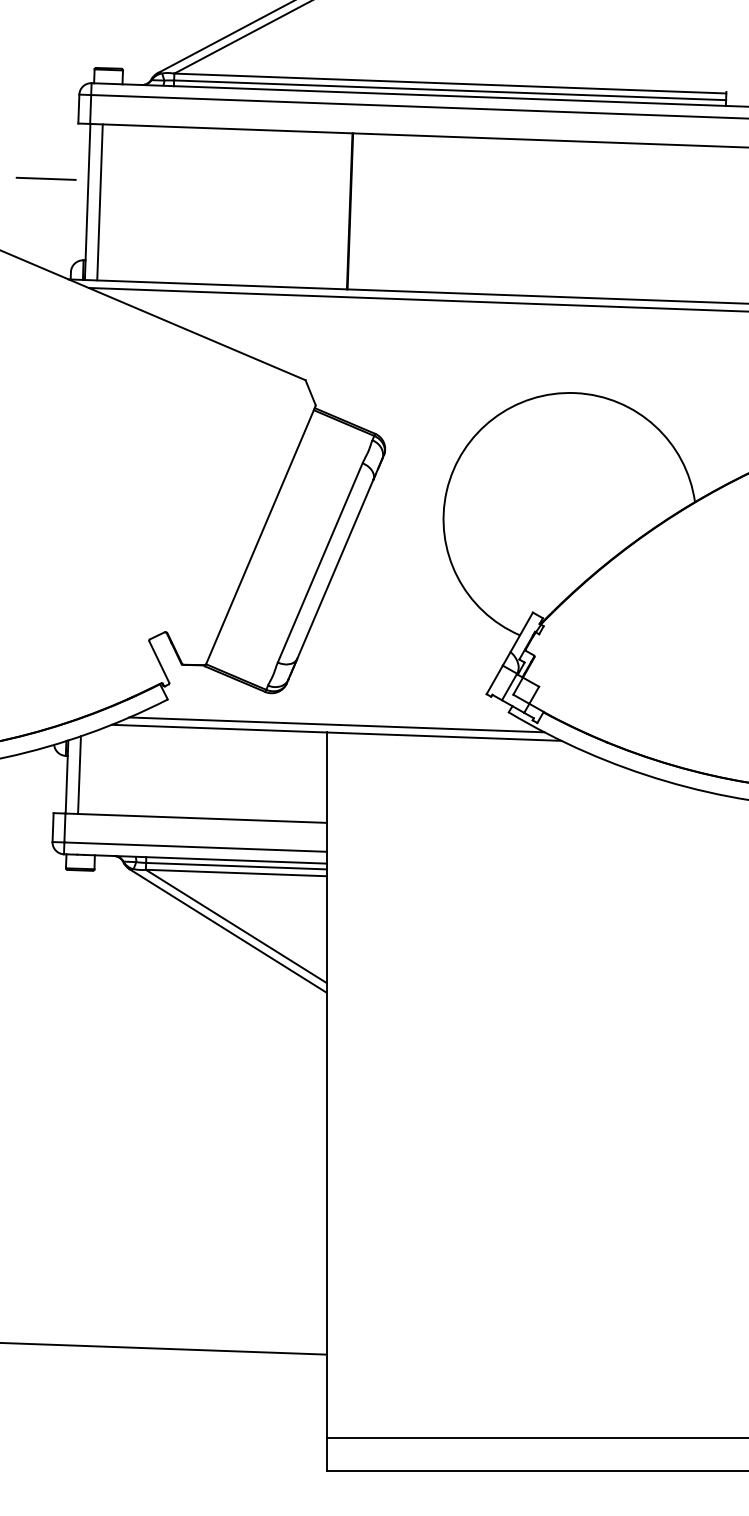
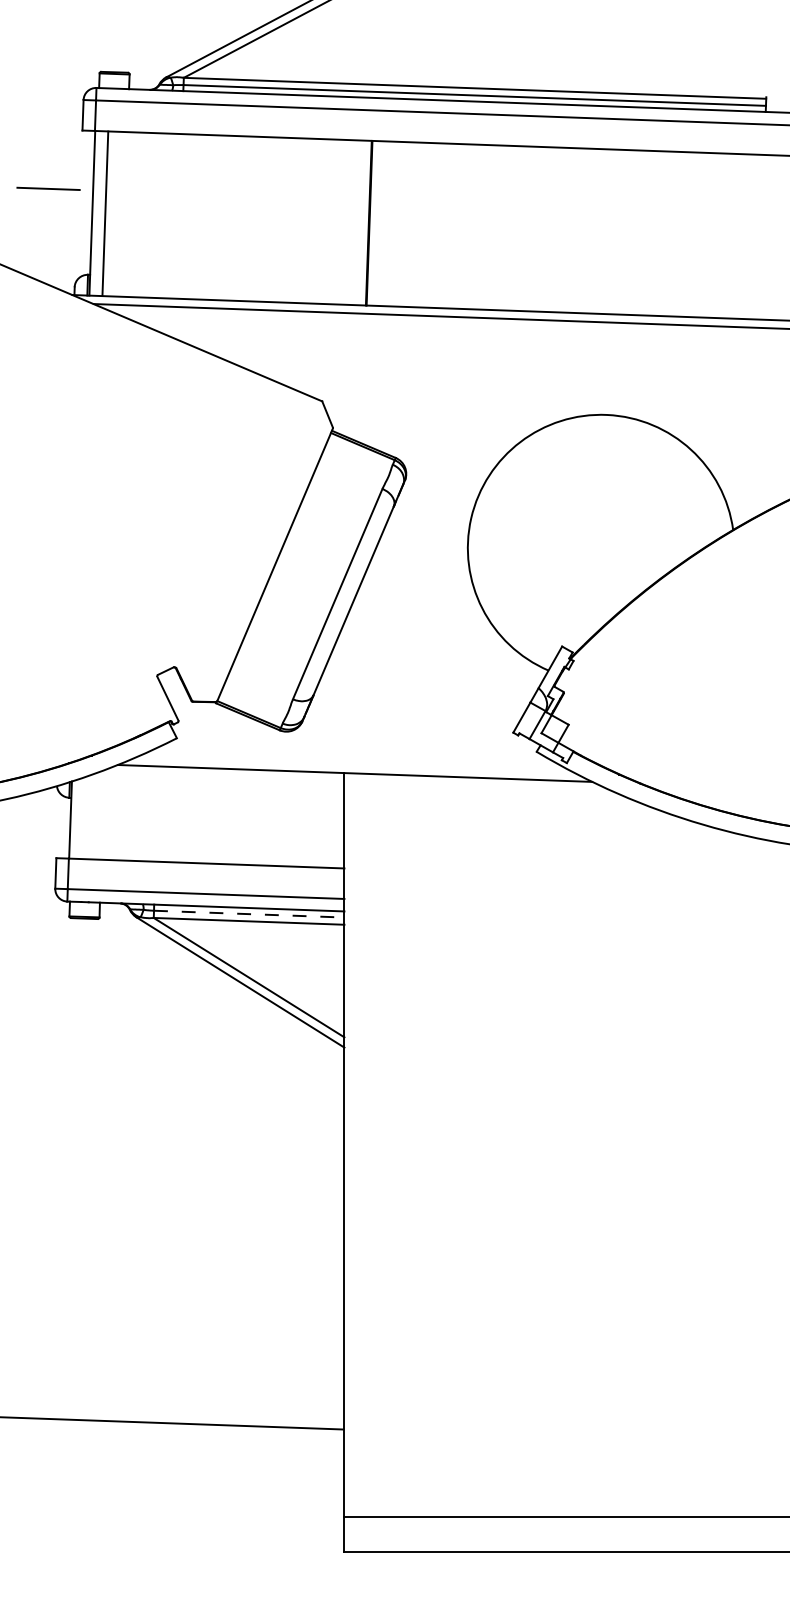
line: (337, 724) -> (355, 764), removed
line: (79, 775) -> (83, 818), removed
line: (236, 866) -> (249, 914), solid -> dashed

